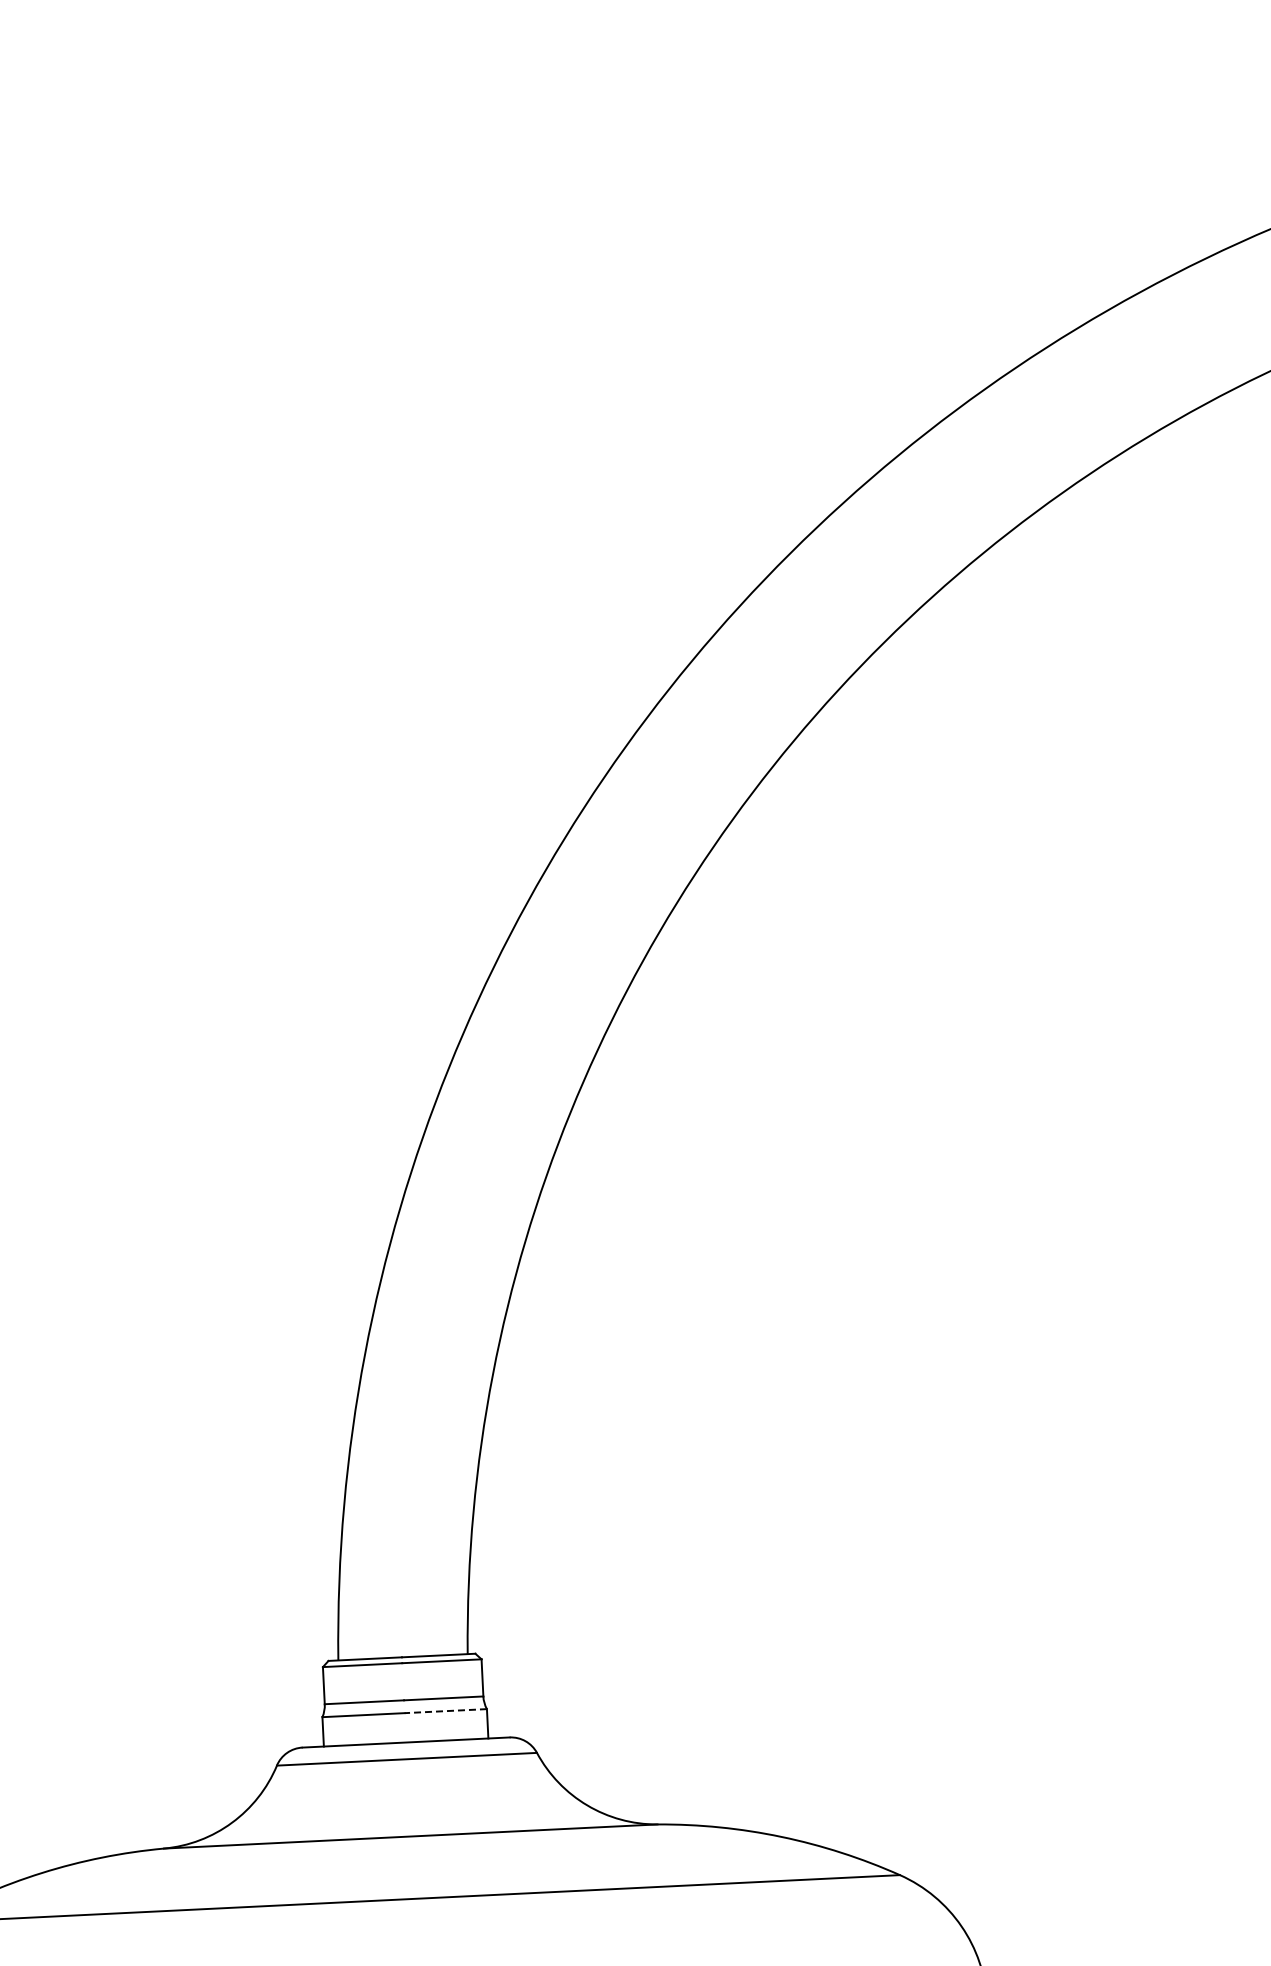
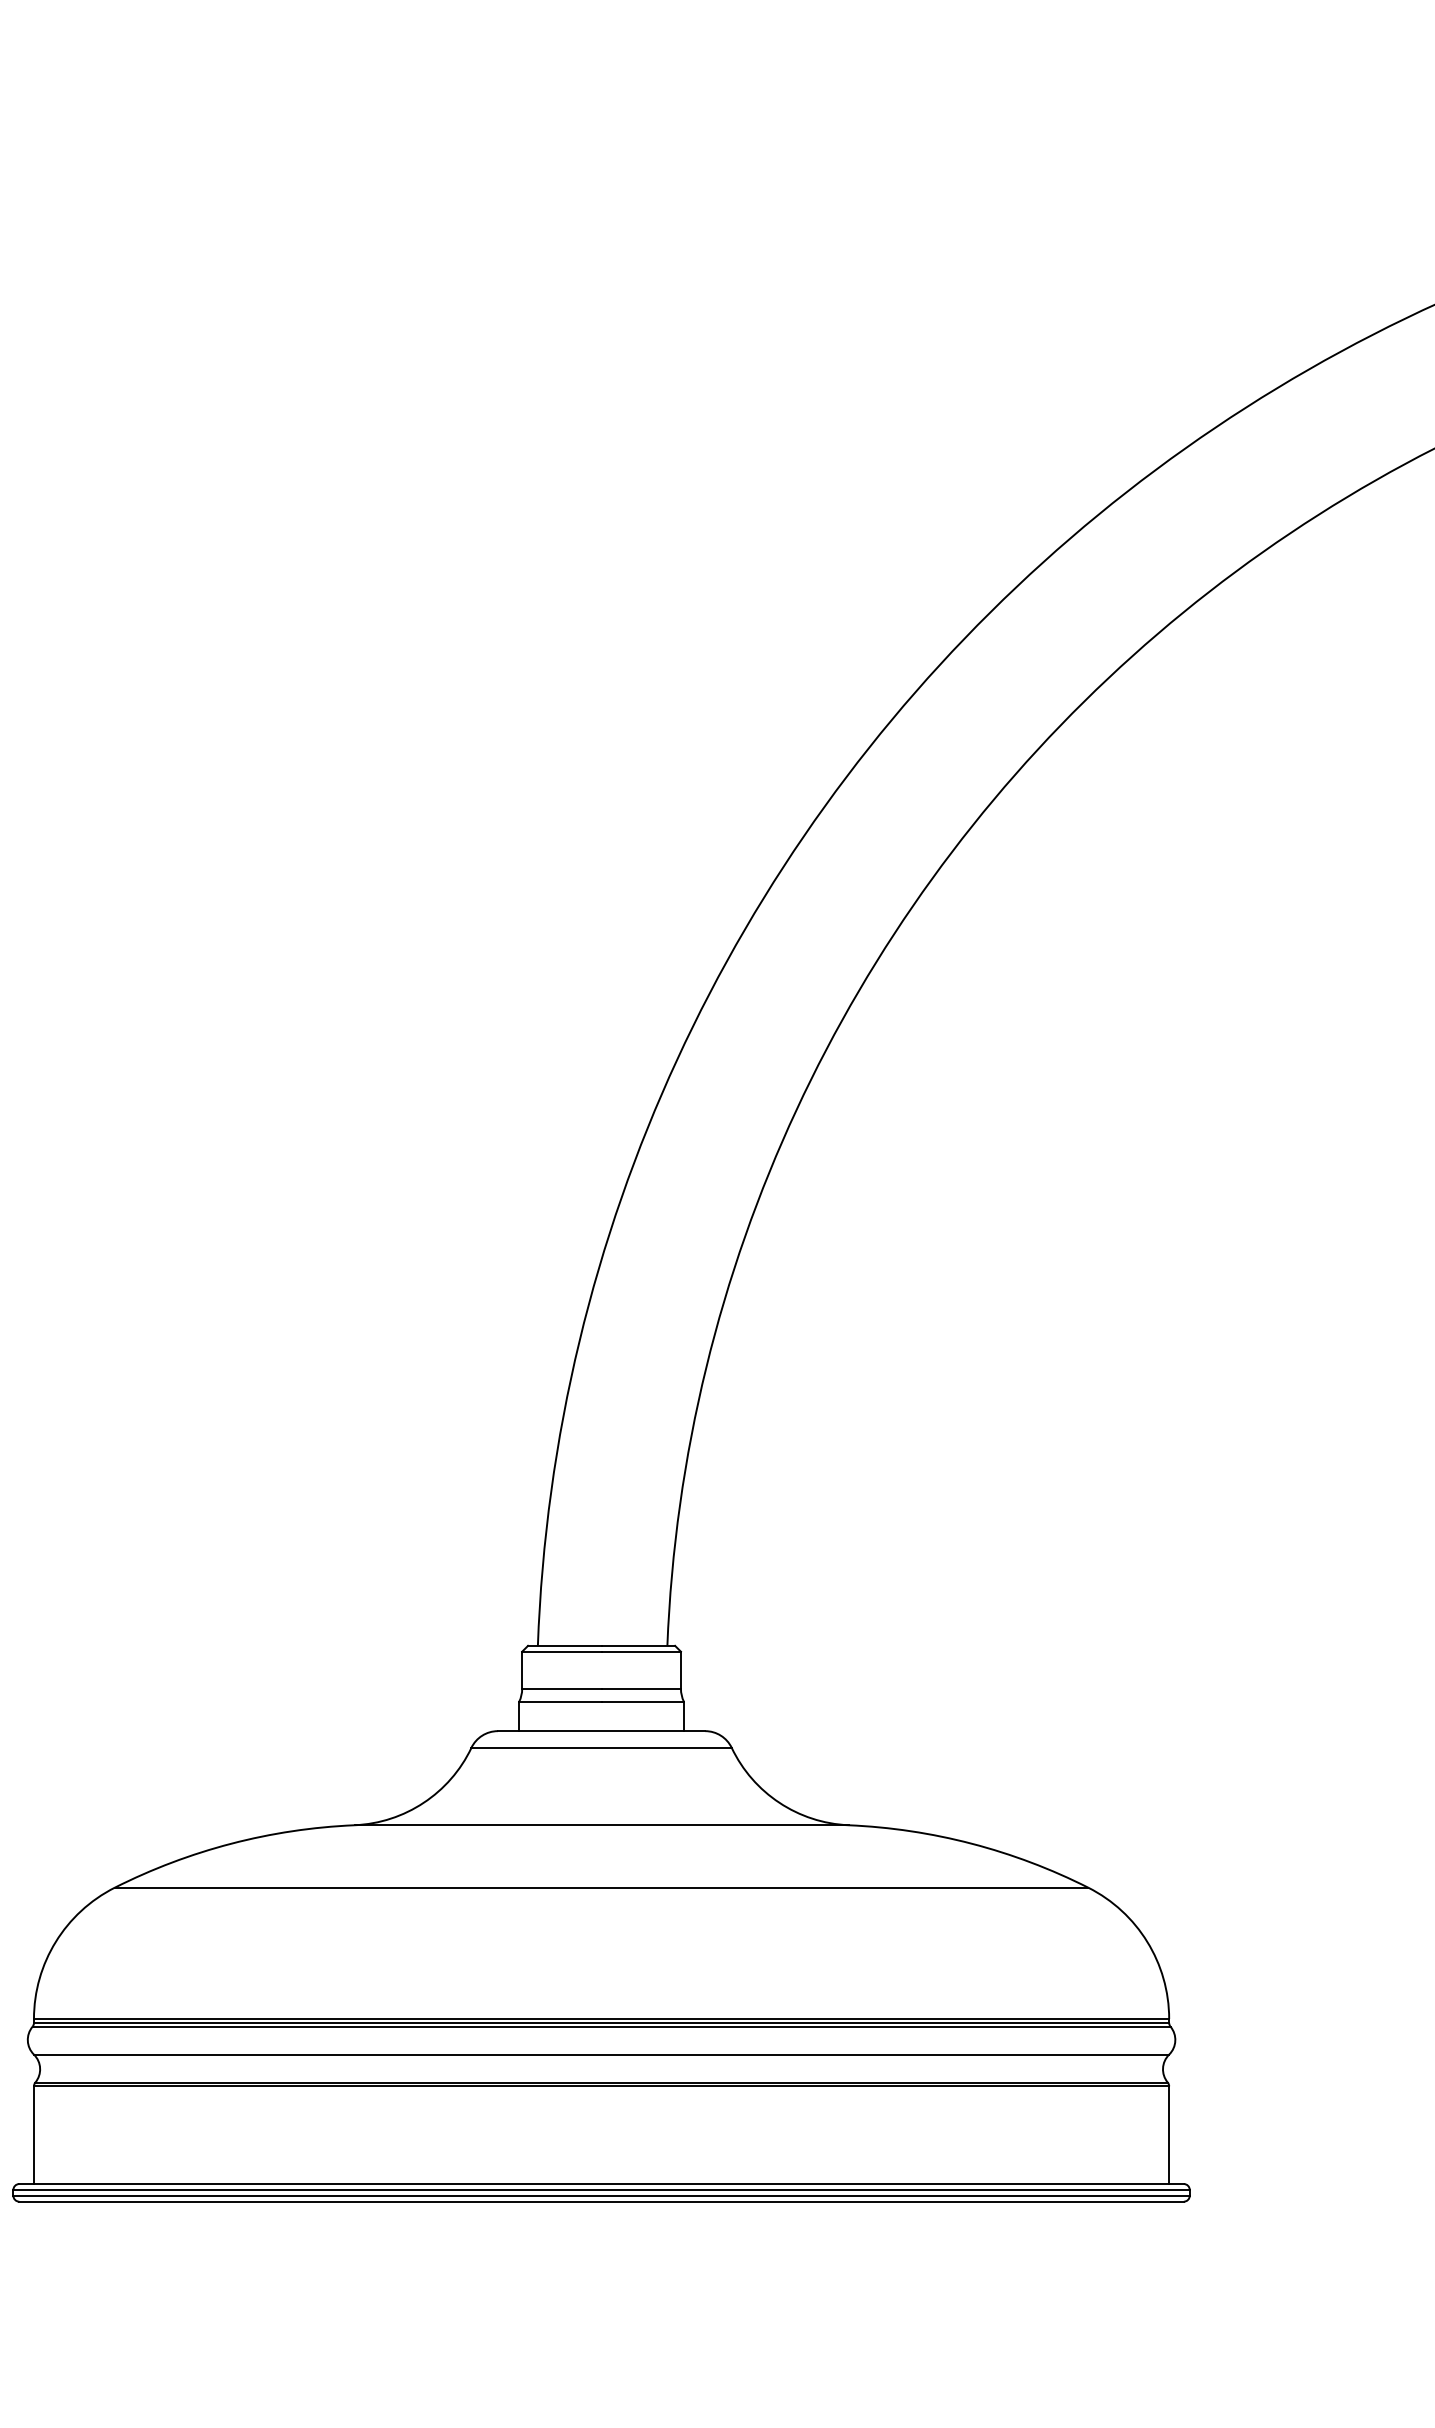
line: (445, 1710) -> (642, 1701), dashed -> solid

